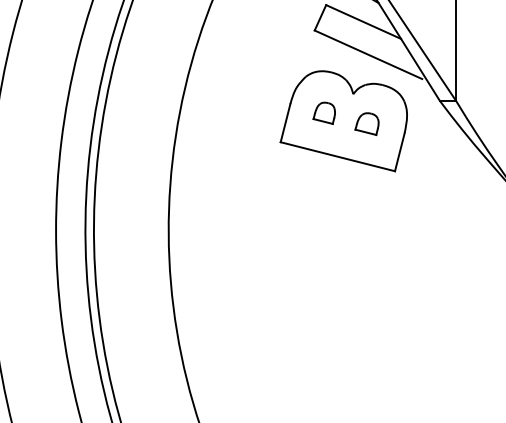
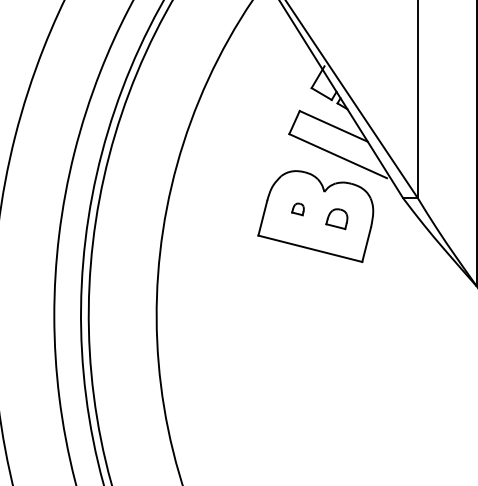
part: (323, 113) -> (297, 209), size x0.6

